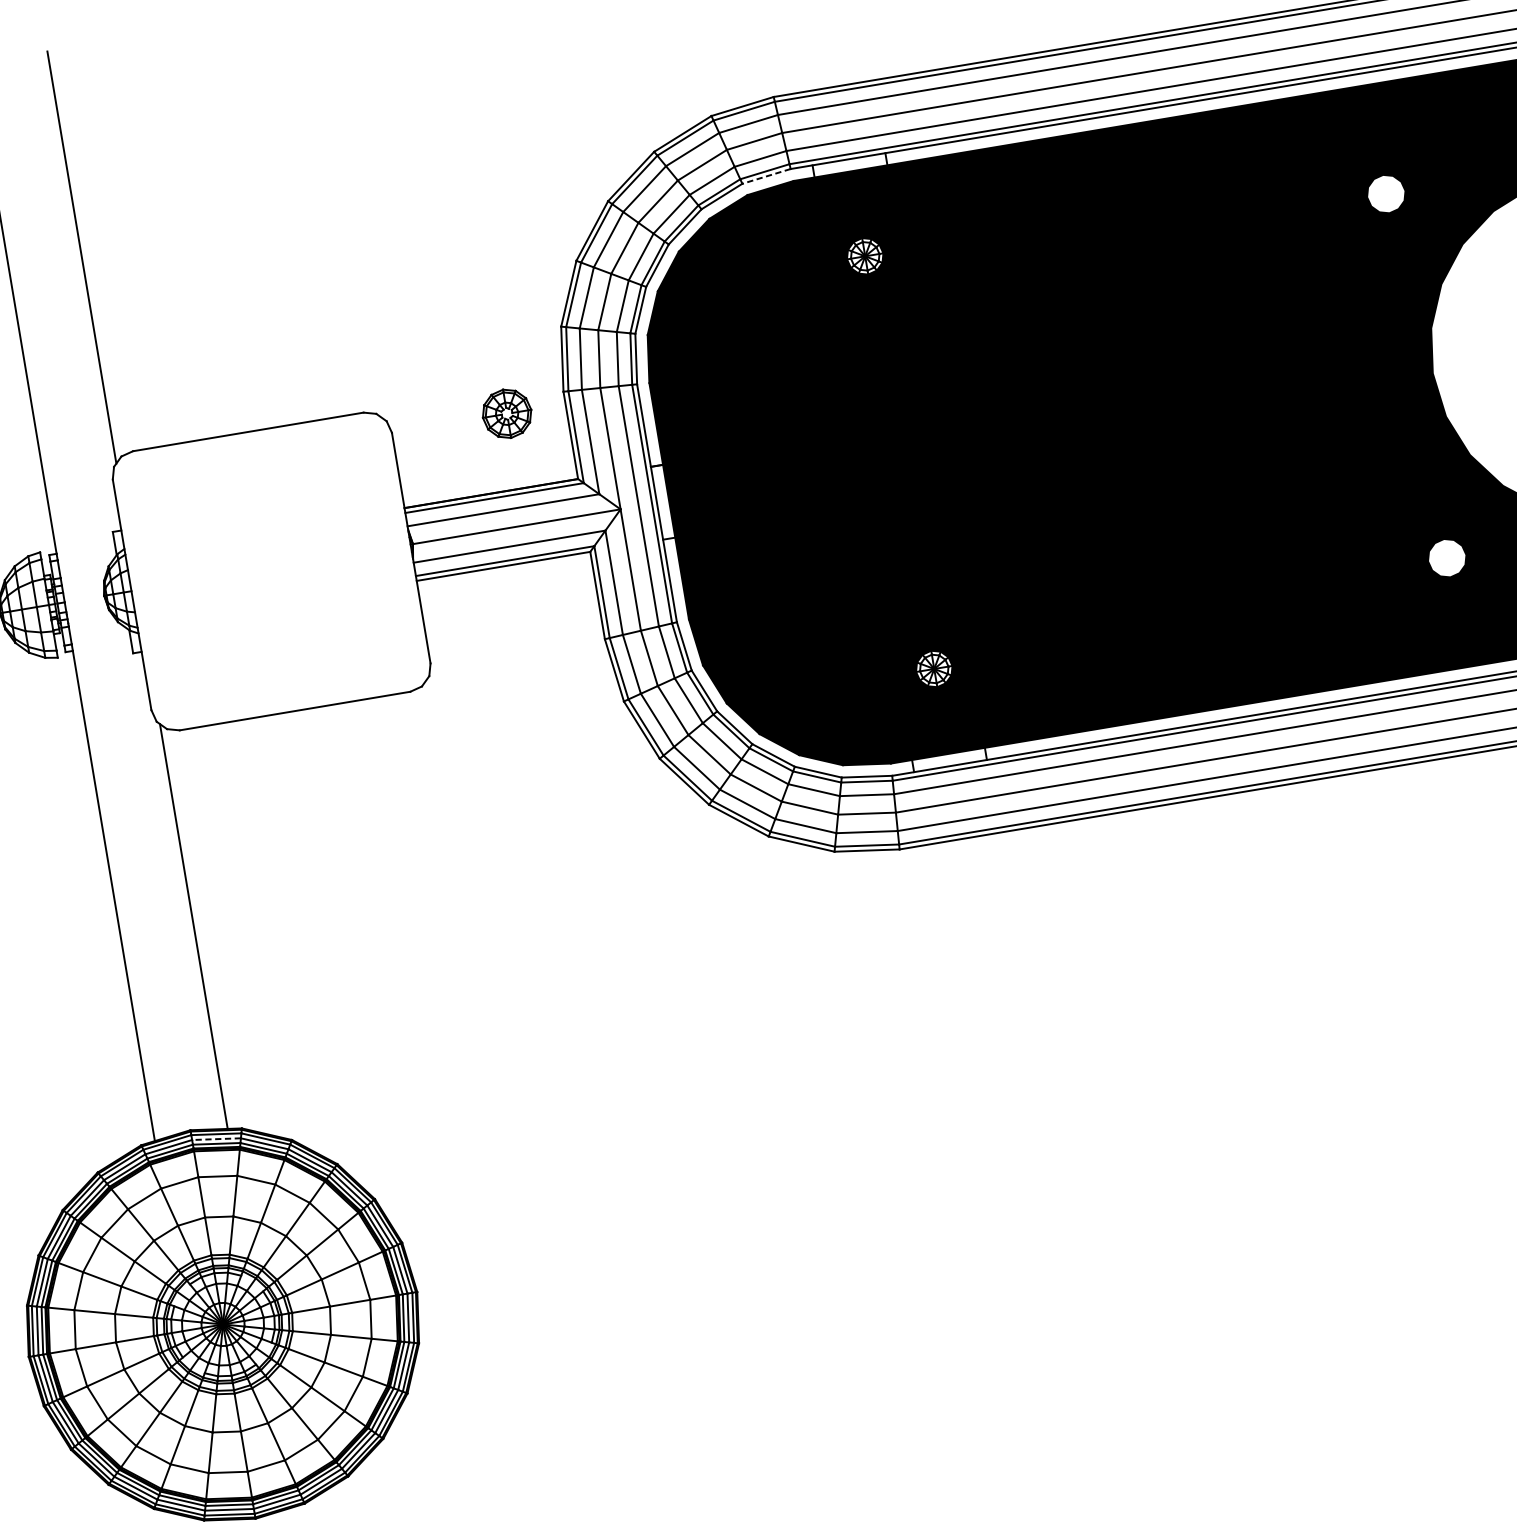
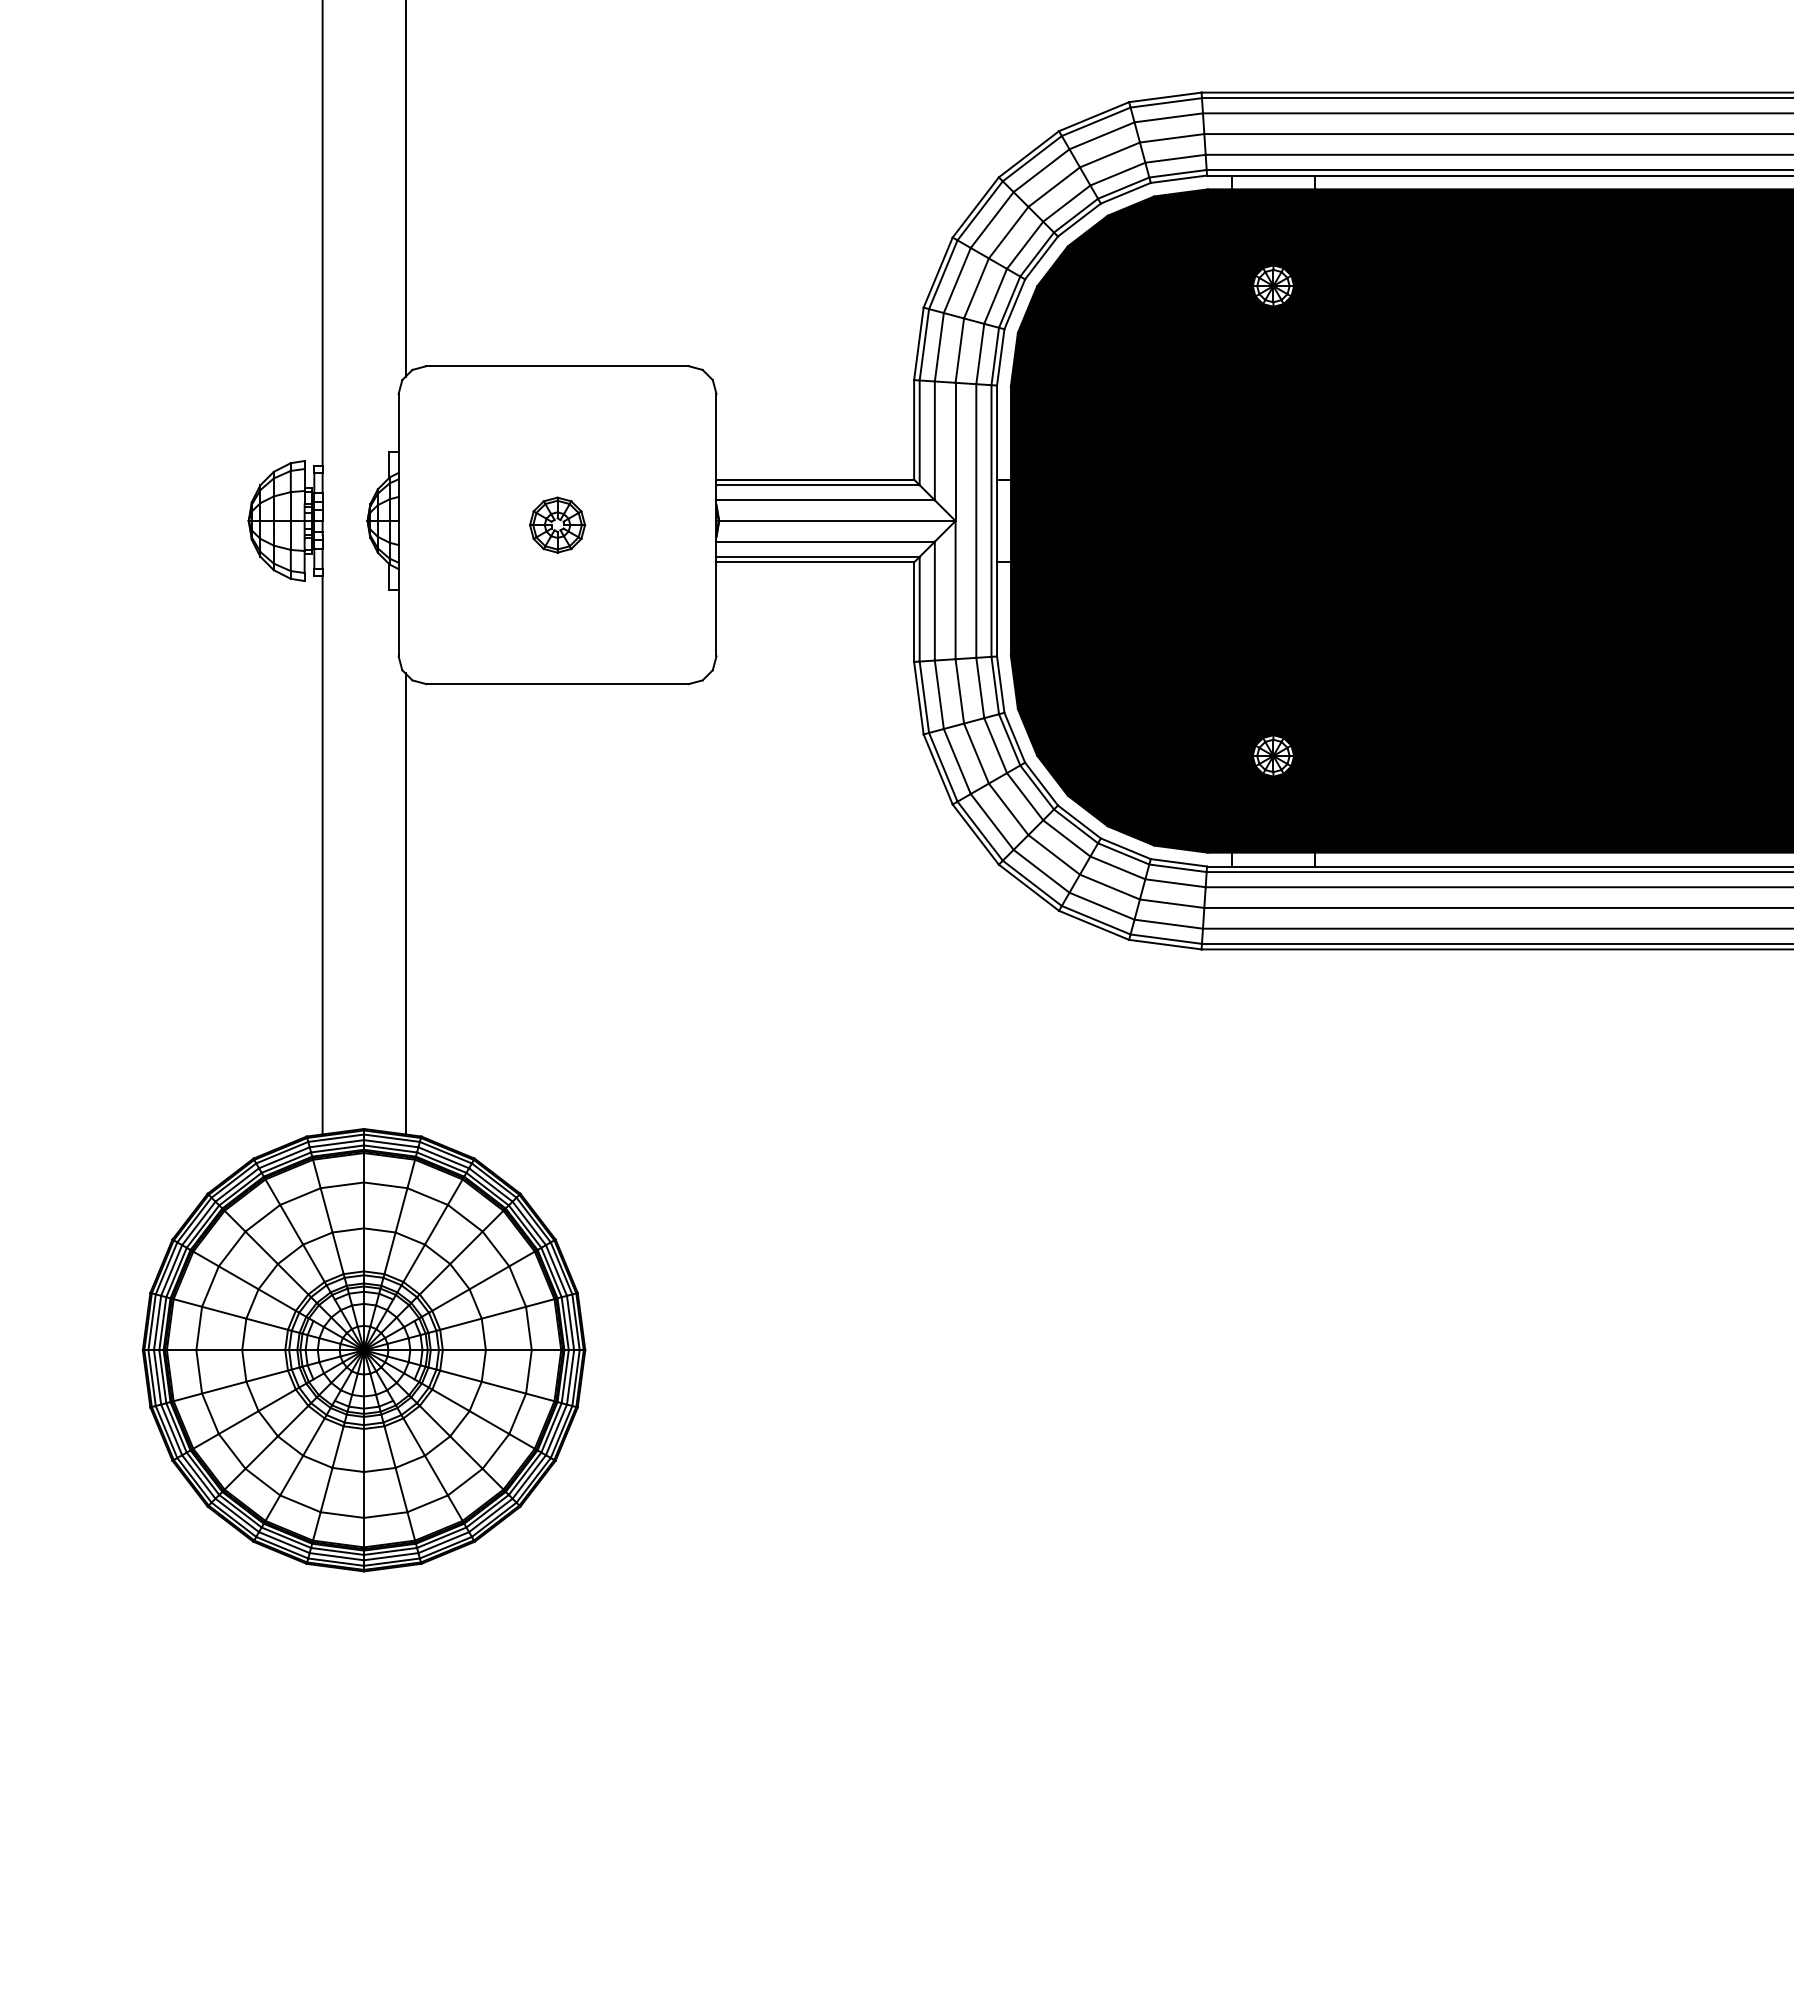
line: (766, 176) -> (1178, 179), dashed -> solid
part: (506, 413) -> (557, 524), moved
line: (215, 1139) -> (390, 1143), dashed -> solid

